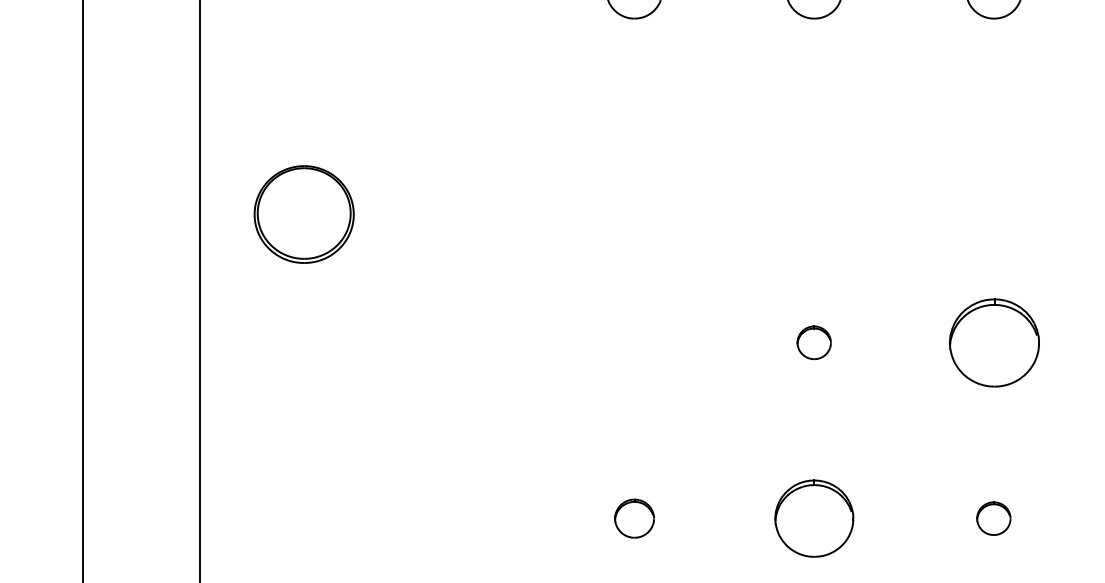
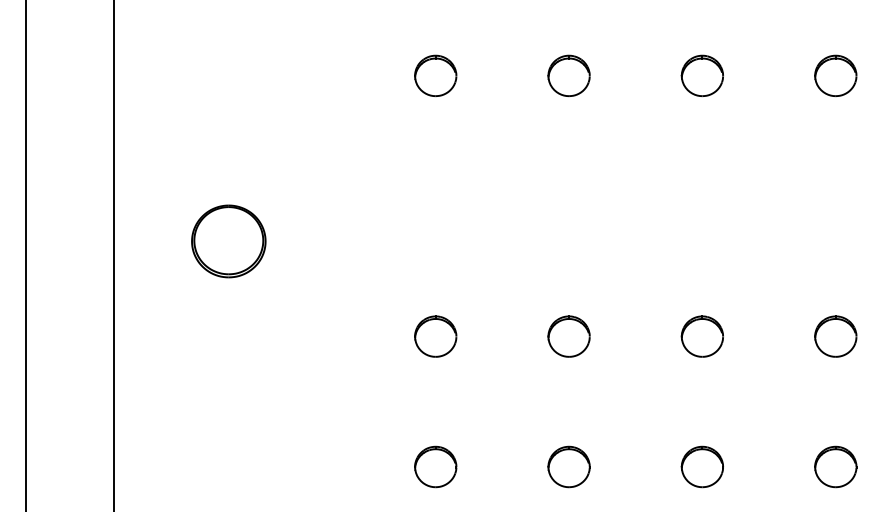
part: (303, 214) -> (228, 241), moved
part: (634, 342) -> (435, 336), added
part: (813, 342) -> (568, 336), size x1.67
part: (992, 342) -> (701, 336), size x0.62
part: (634, 518) -> (435, 466), size x1.43
part: (813, 518) -> (568, 466), size x0.71
part: (992, 518) -> (701, 466), size x1.67

